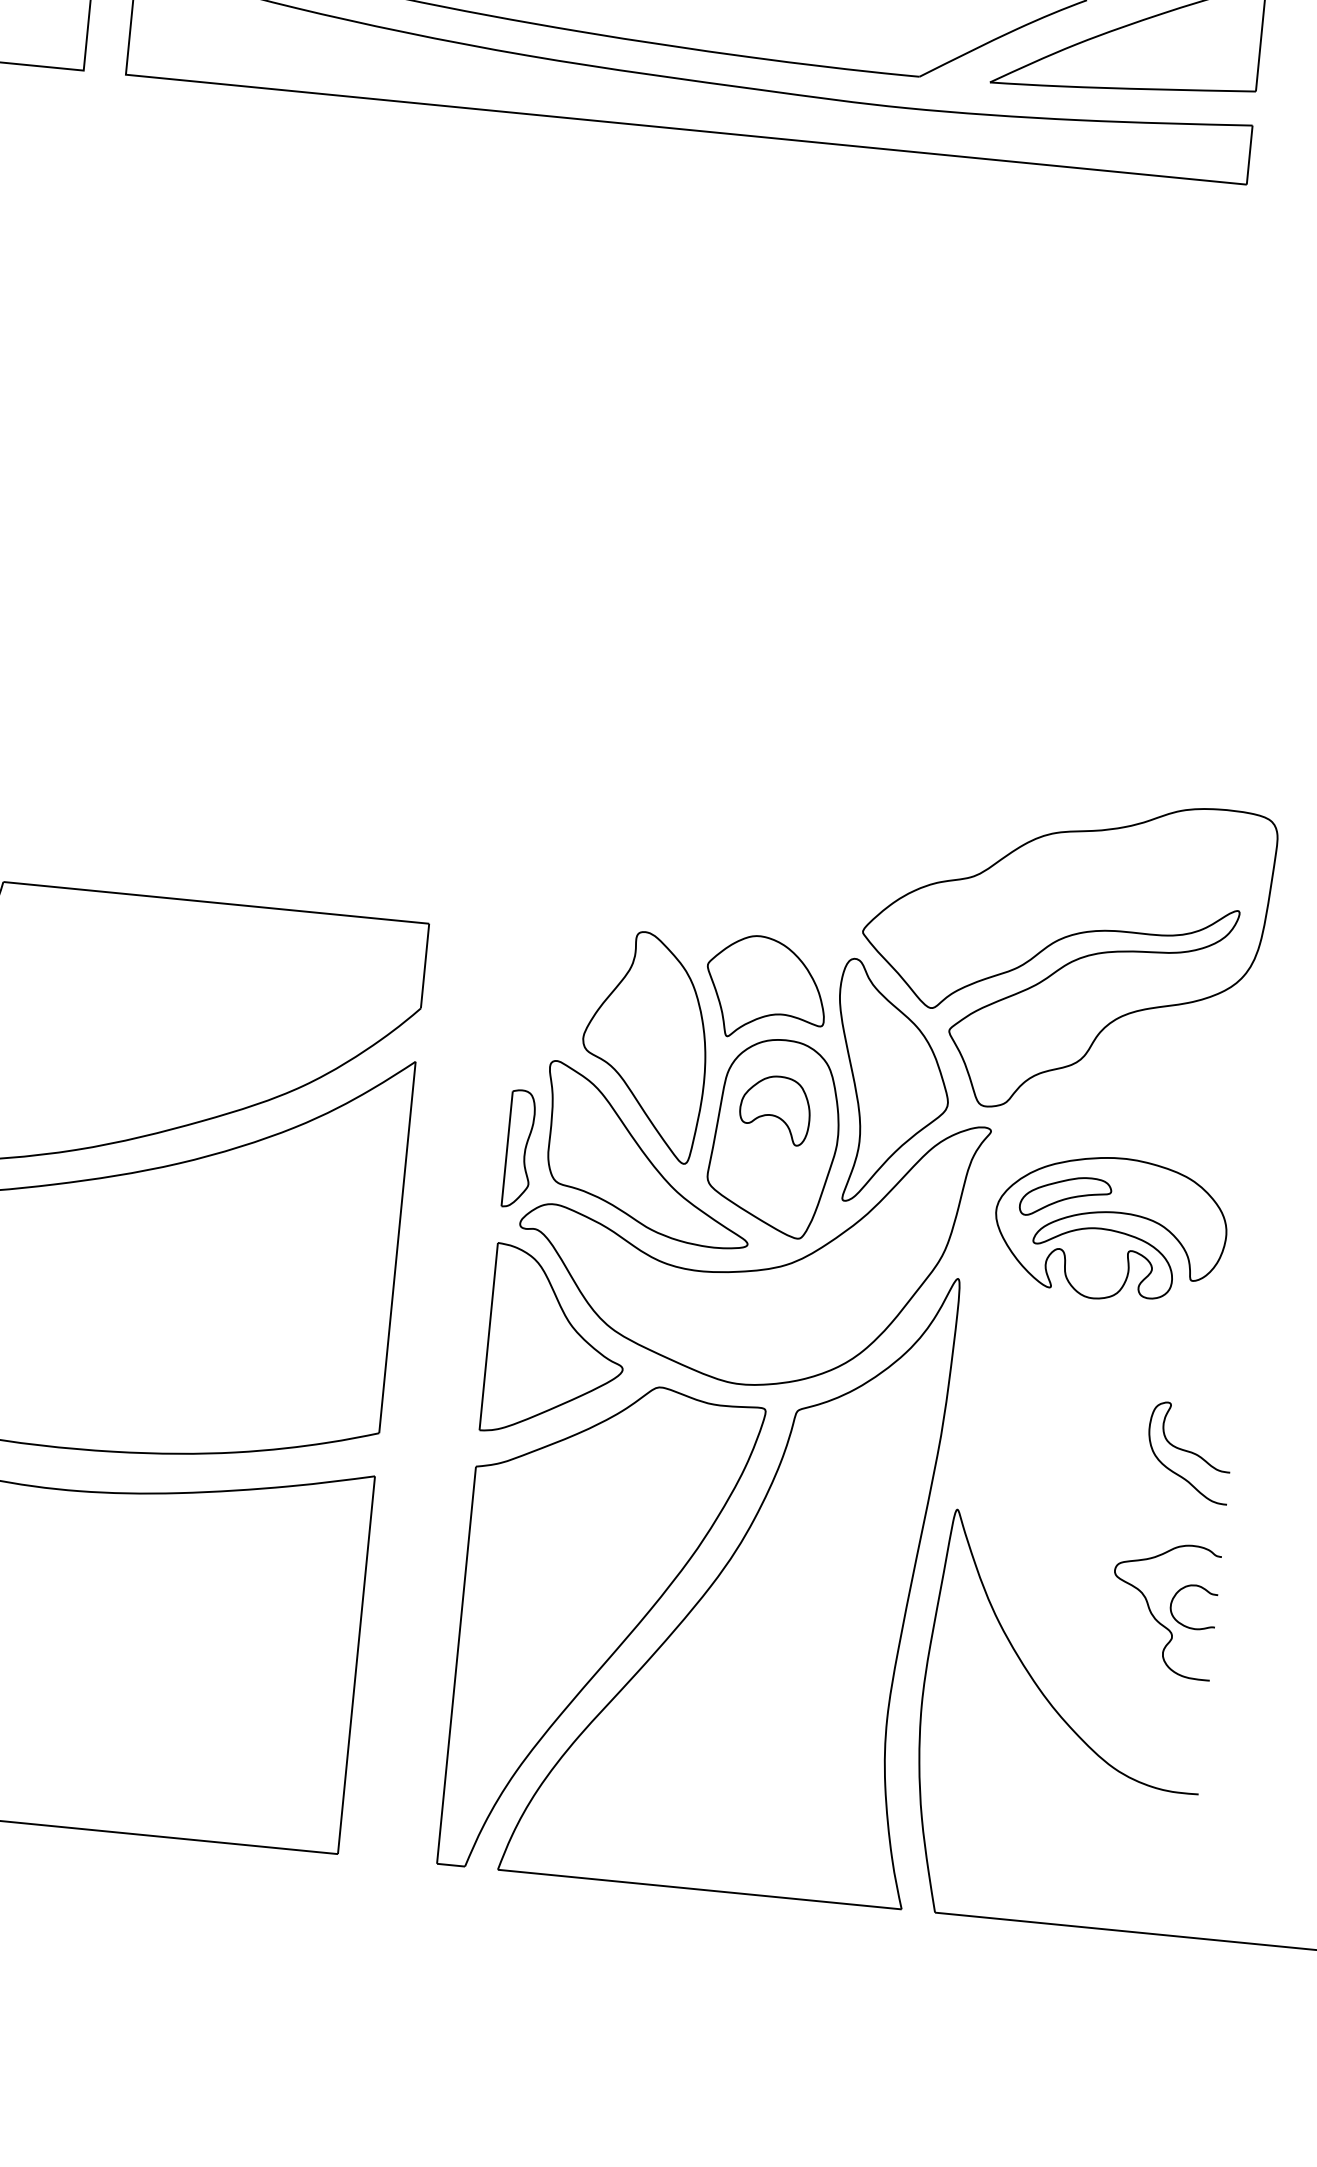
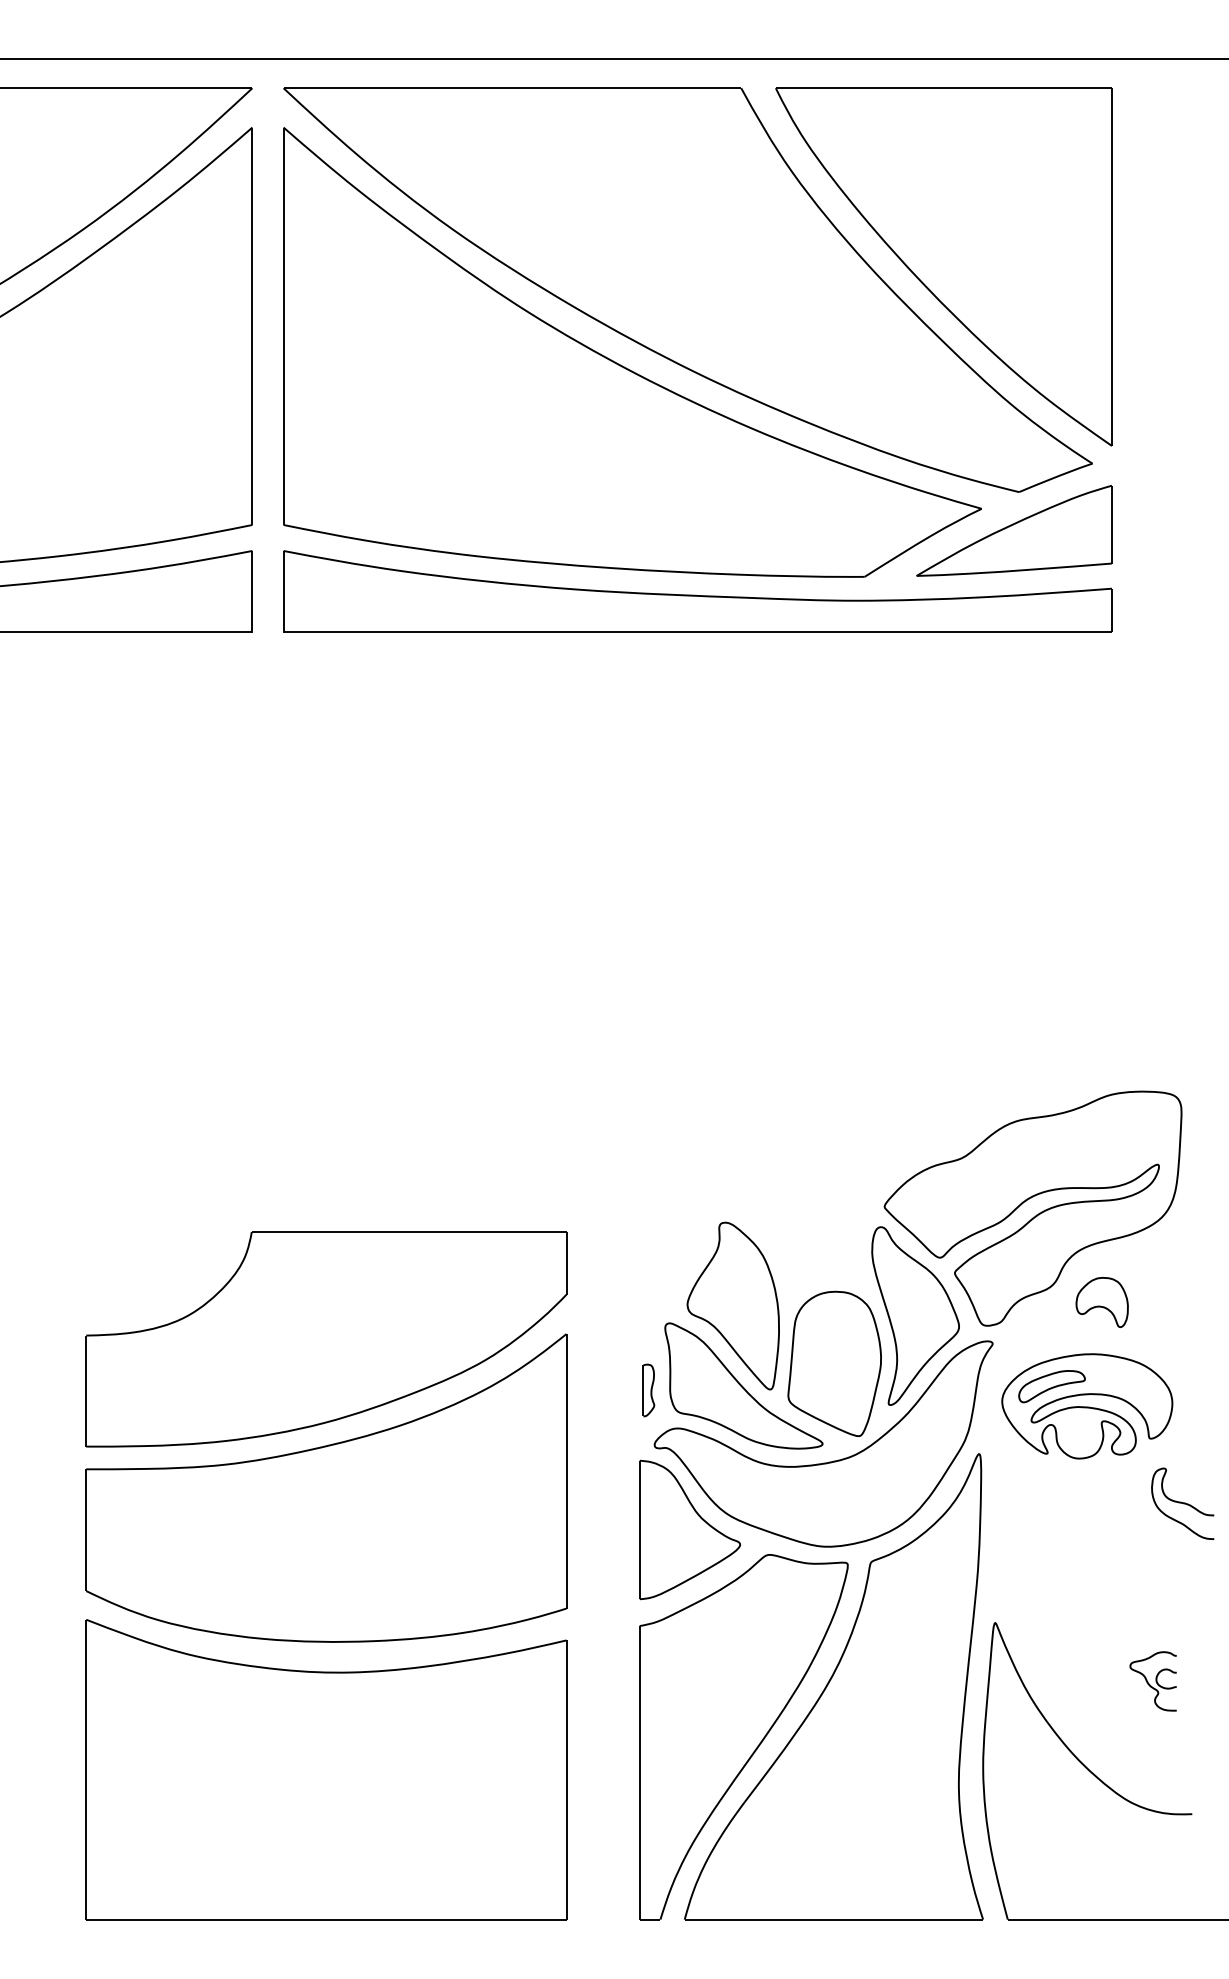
part: (765, 987) -> (817, 1254), removed
part: (774, 1109) -> (1101, 1302), moved
part: (519, 1149) -> (648, 1390), size x0.6
curve: (1188, 1452) -> (1182, 1503), moved
part: (1163, 1609) -> (1153, 1681), size x0.6

